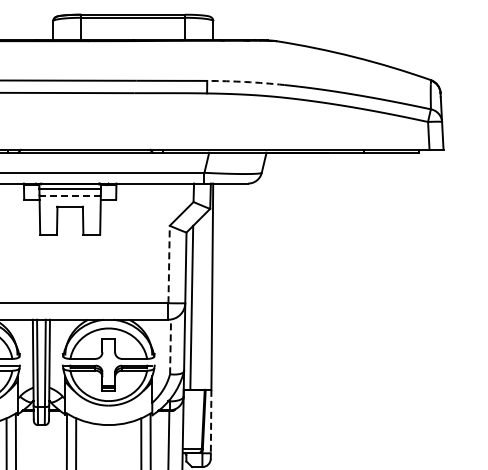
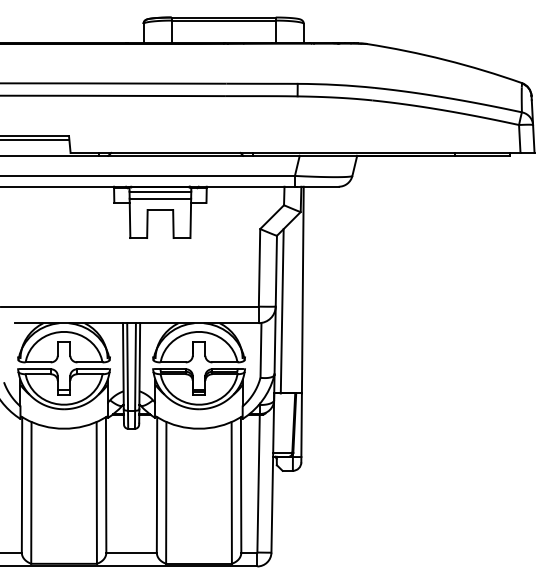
arc: (245, 81) -> (336, 84), dashed -> solid
line: (70, 195) -> (160, 198), dashed -> solid
line: (169, 264) -> (259, 267), dashed -> solid
line: (171, 346) -> (261, 349), dashed -> solid
line: (210, 421) -> (301, 425), dashed -> solid

